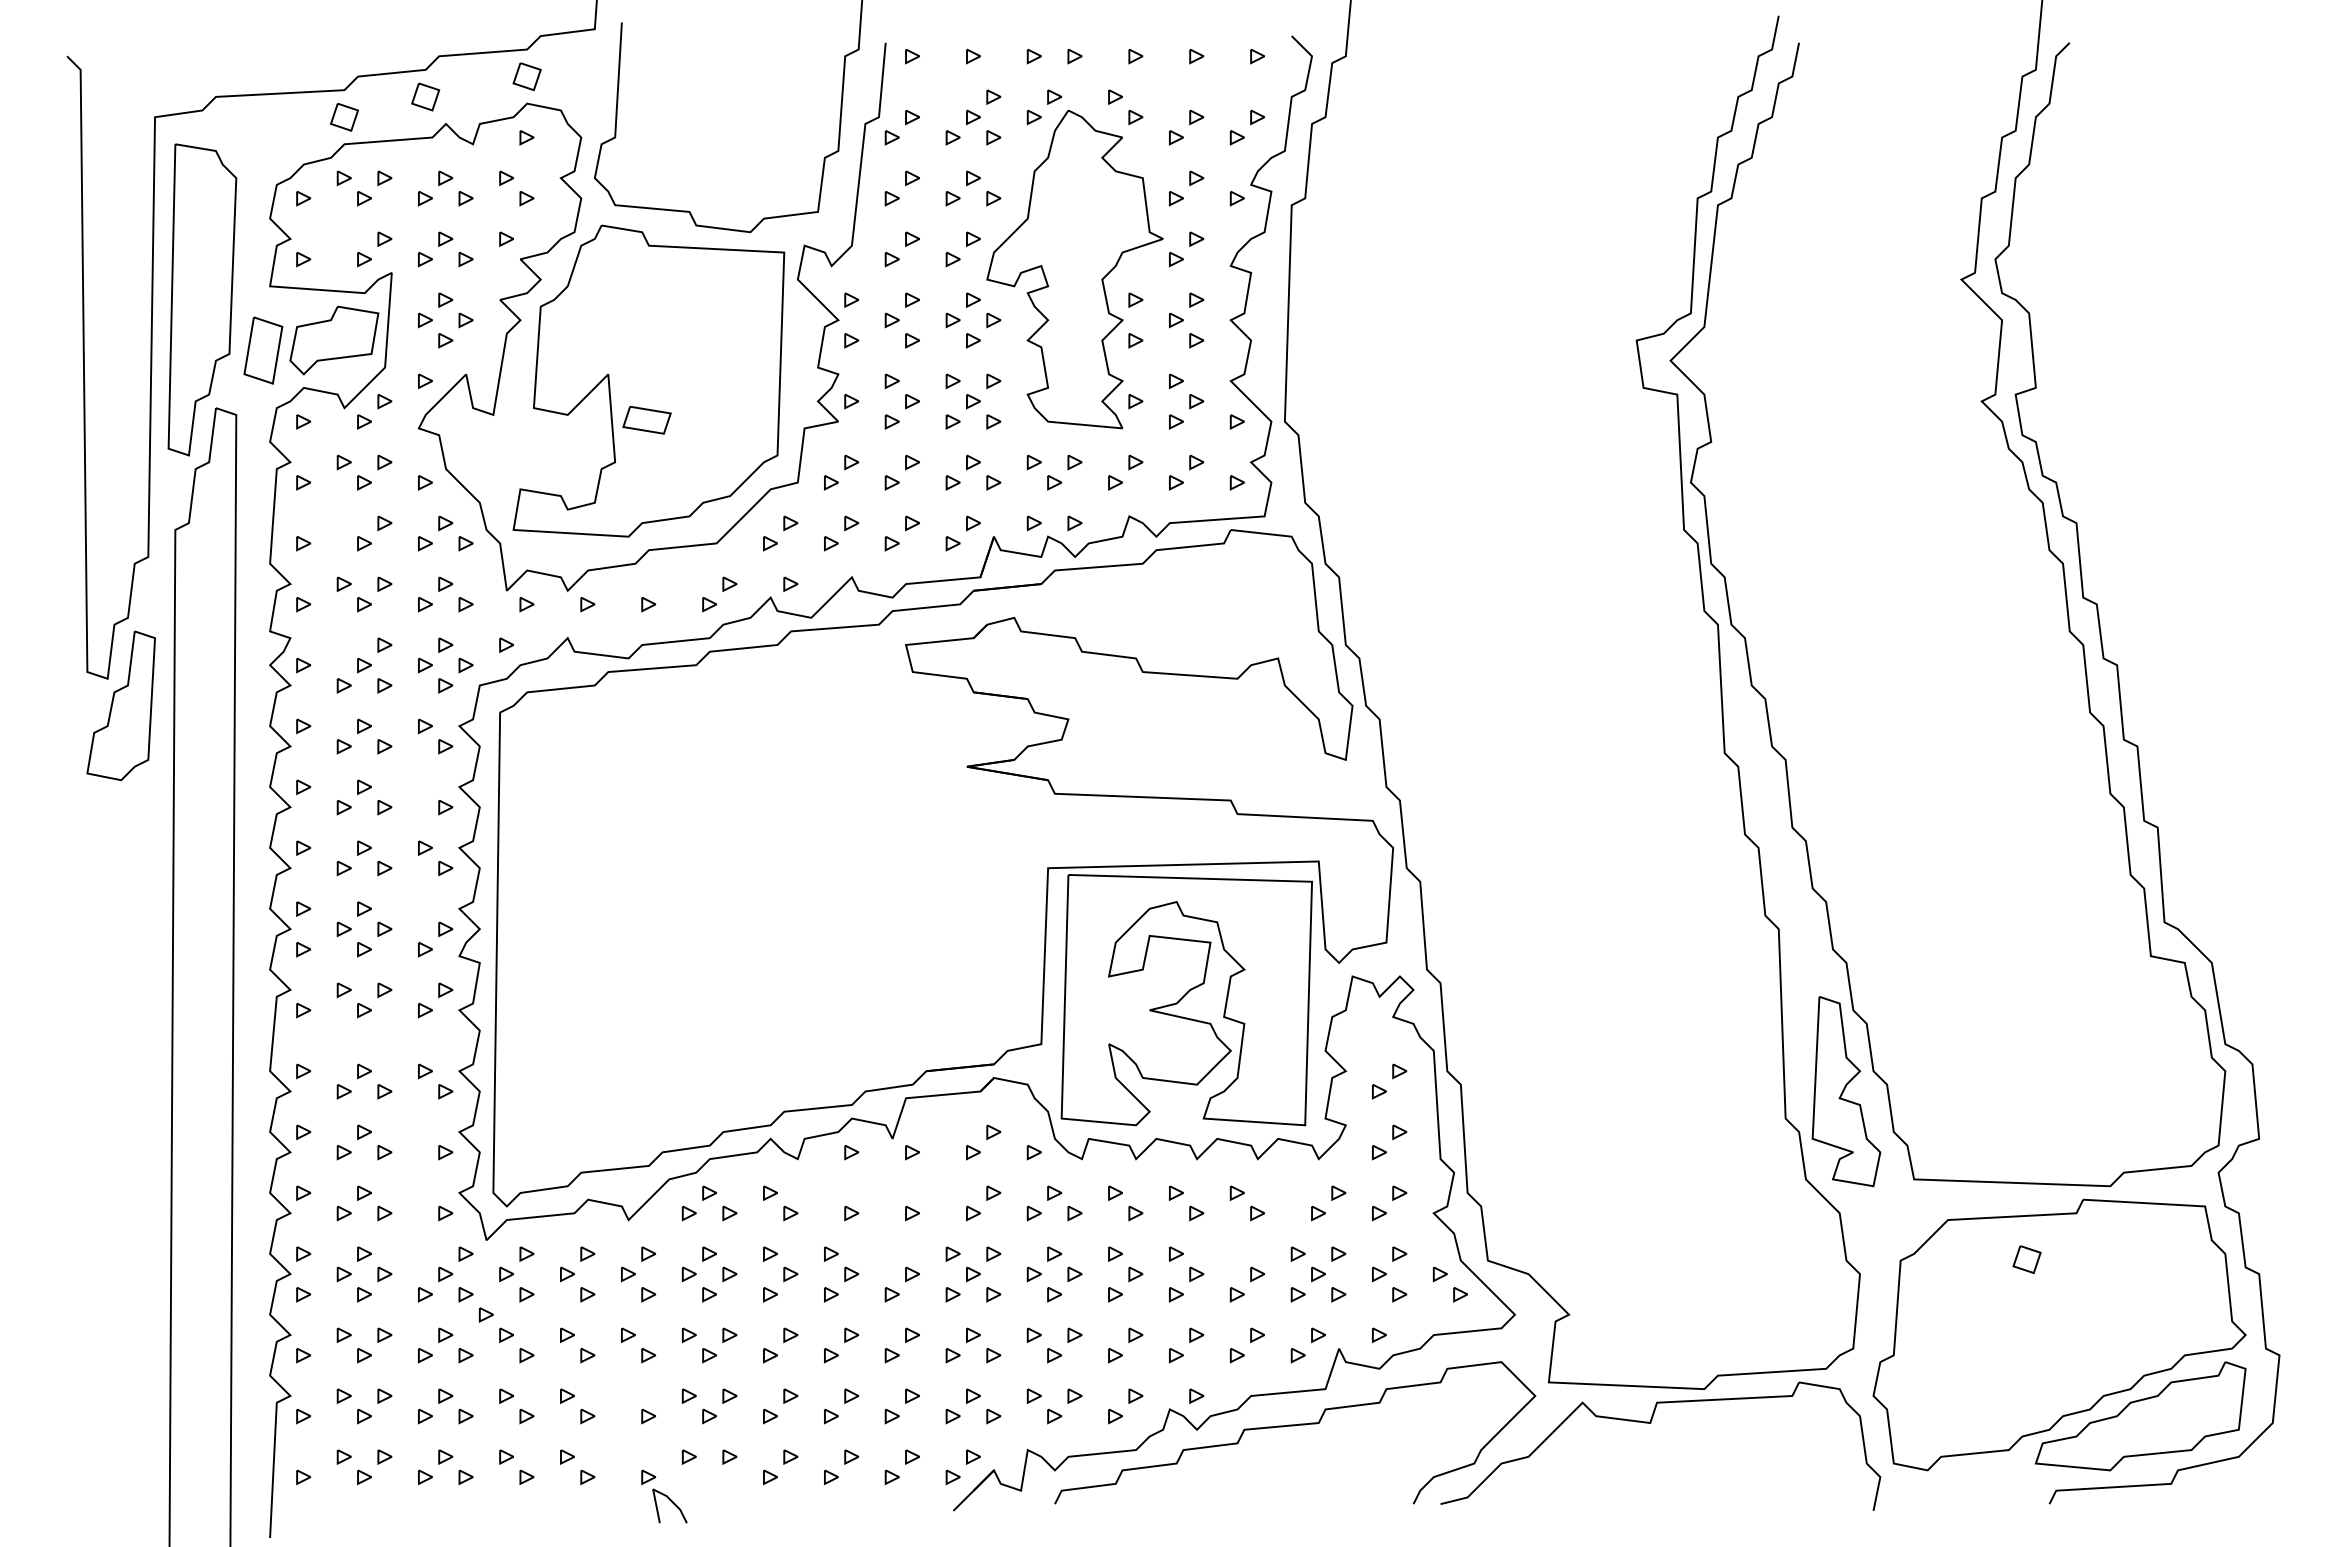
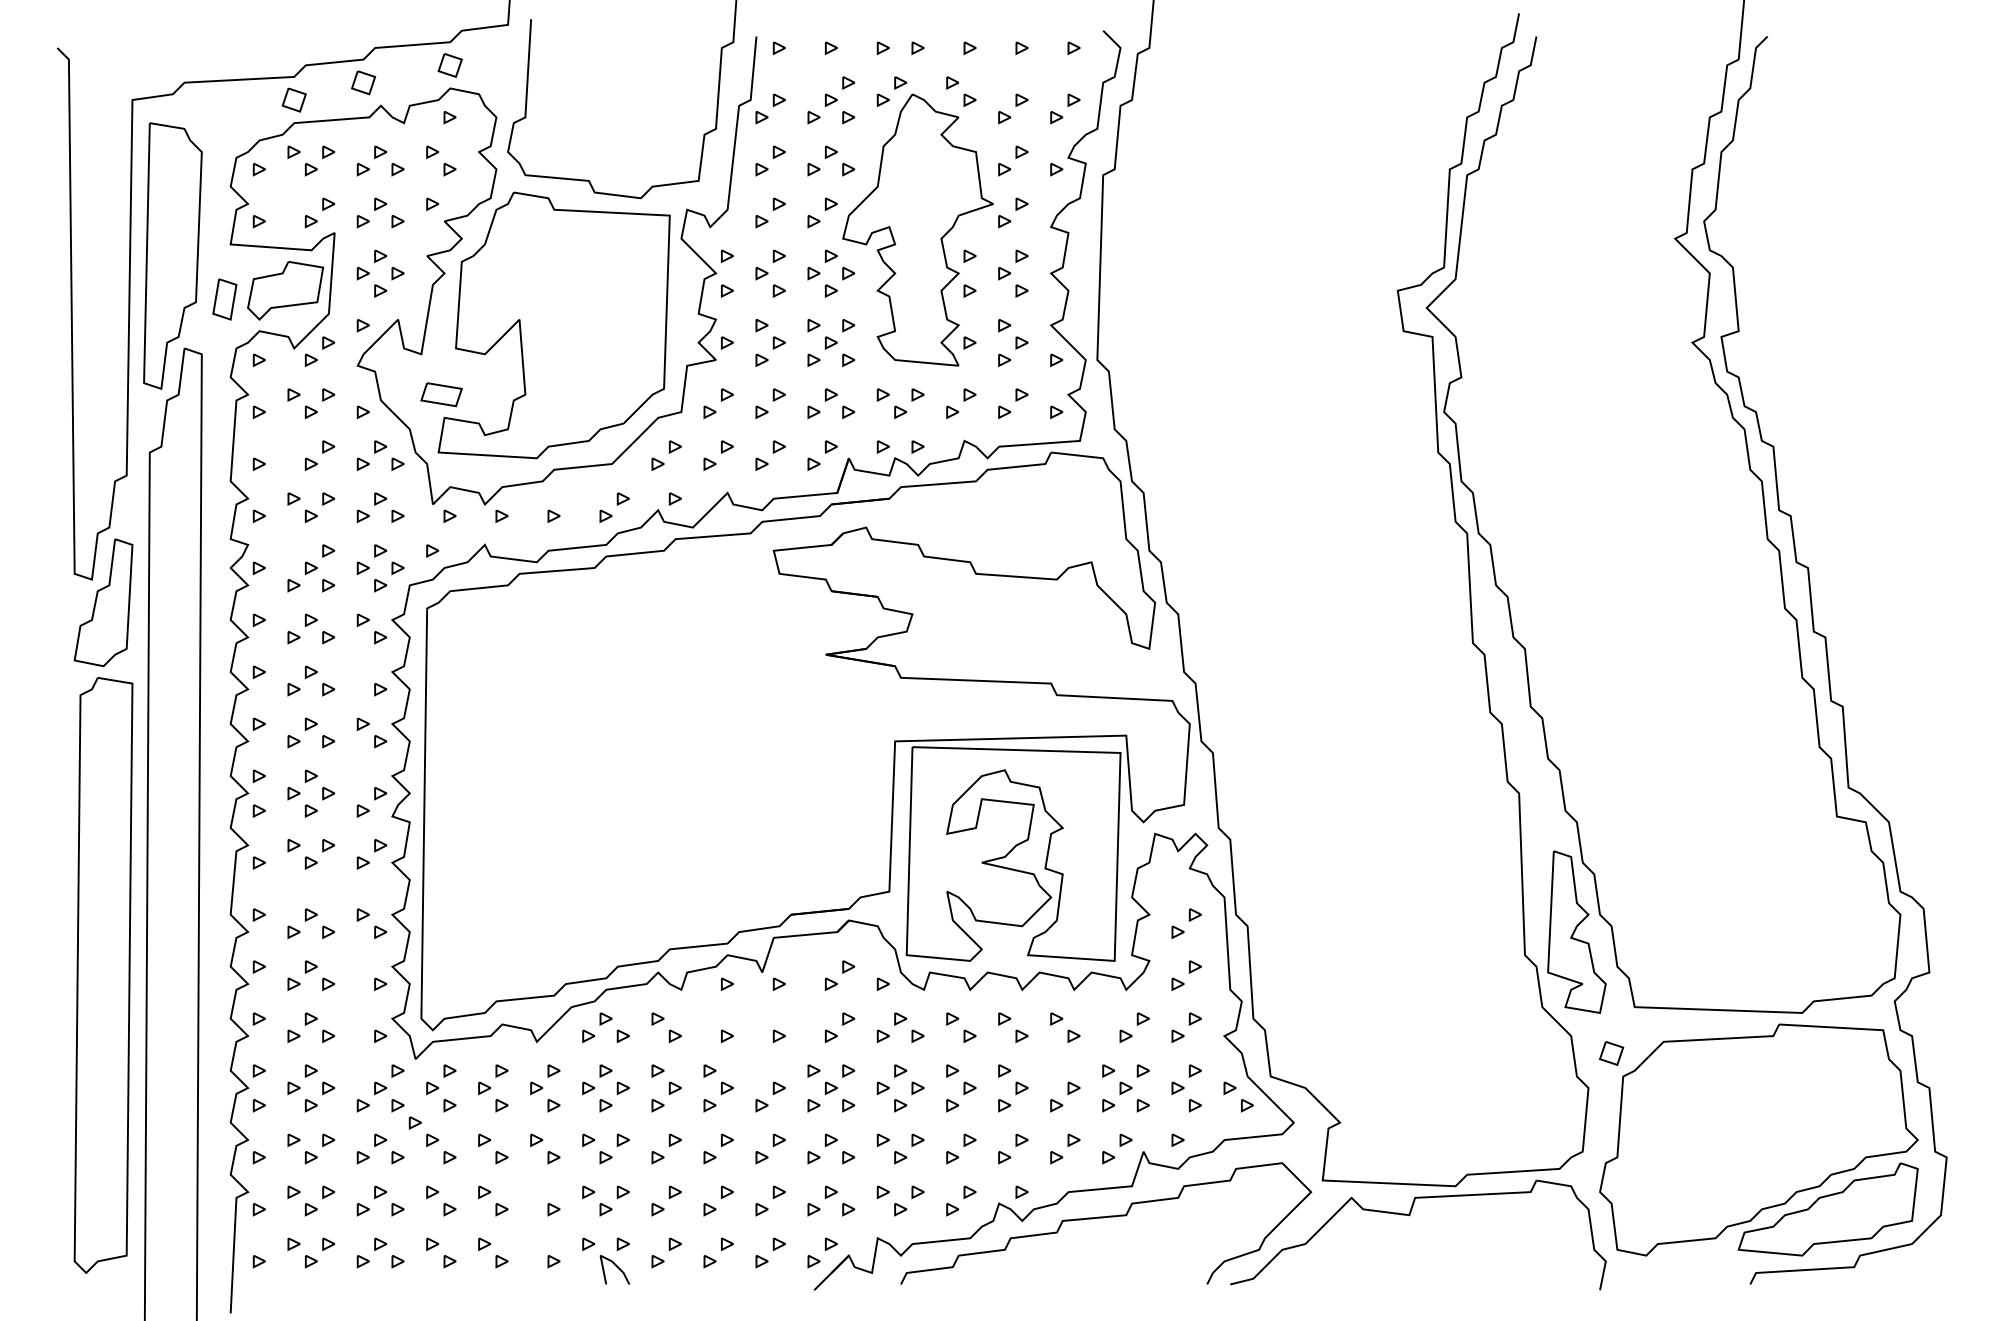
part: (262, 350) -> (224, 299), size x0.71
part: (646, 419) -> (441, 394), moved
part: (120, 1142) -> (102, 975), added
part: (2026, 1259) -> (1611, 1053), moved
line: (671, 1502) -> (616, 1266), moved

